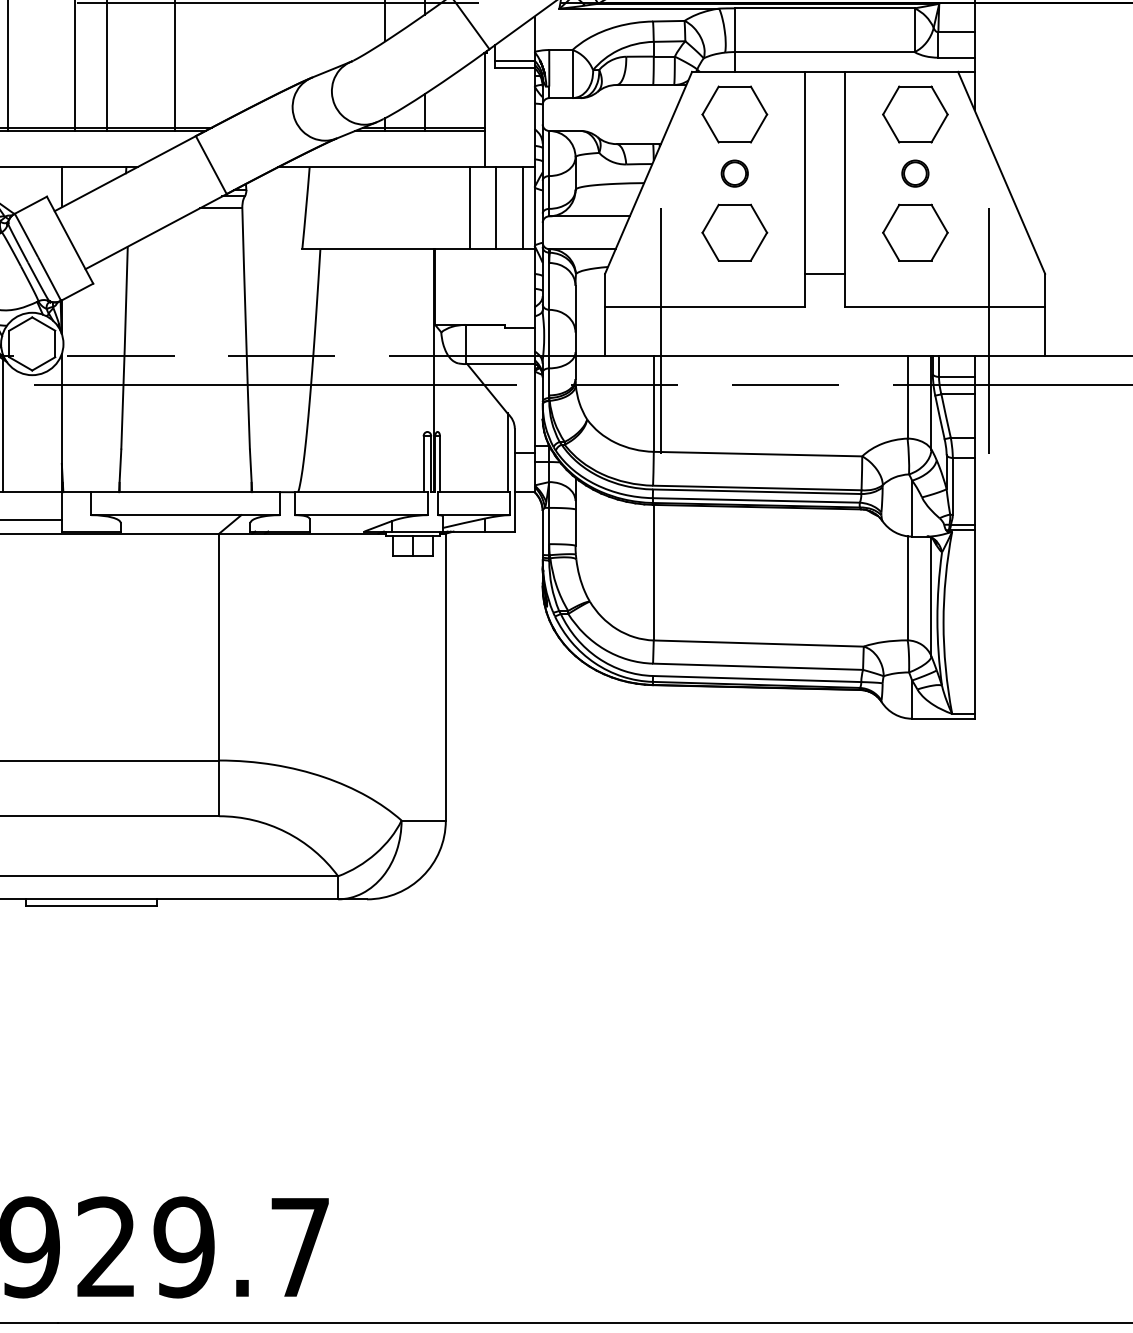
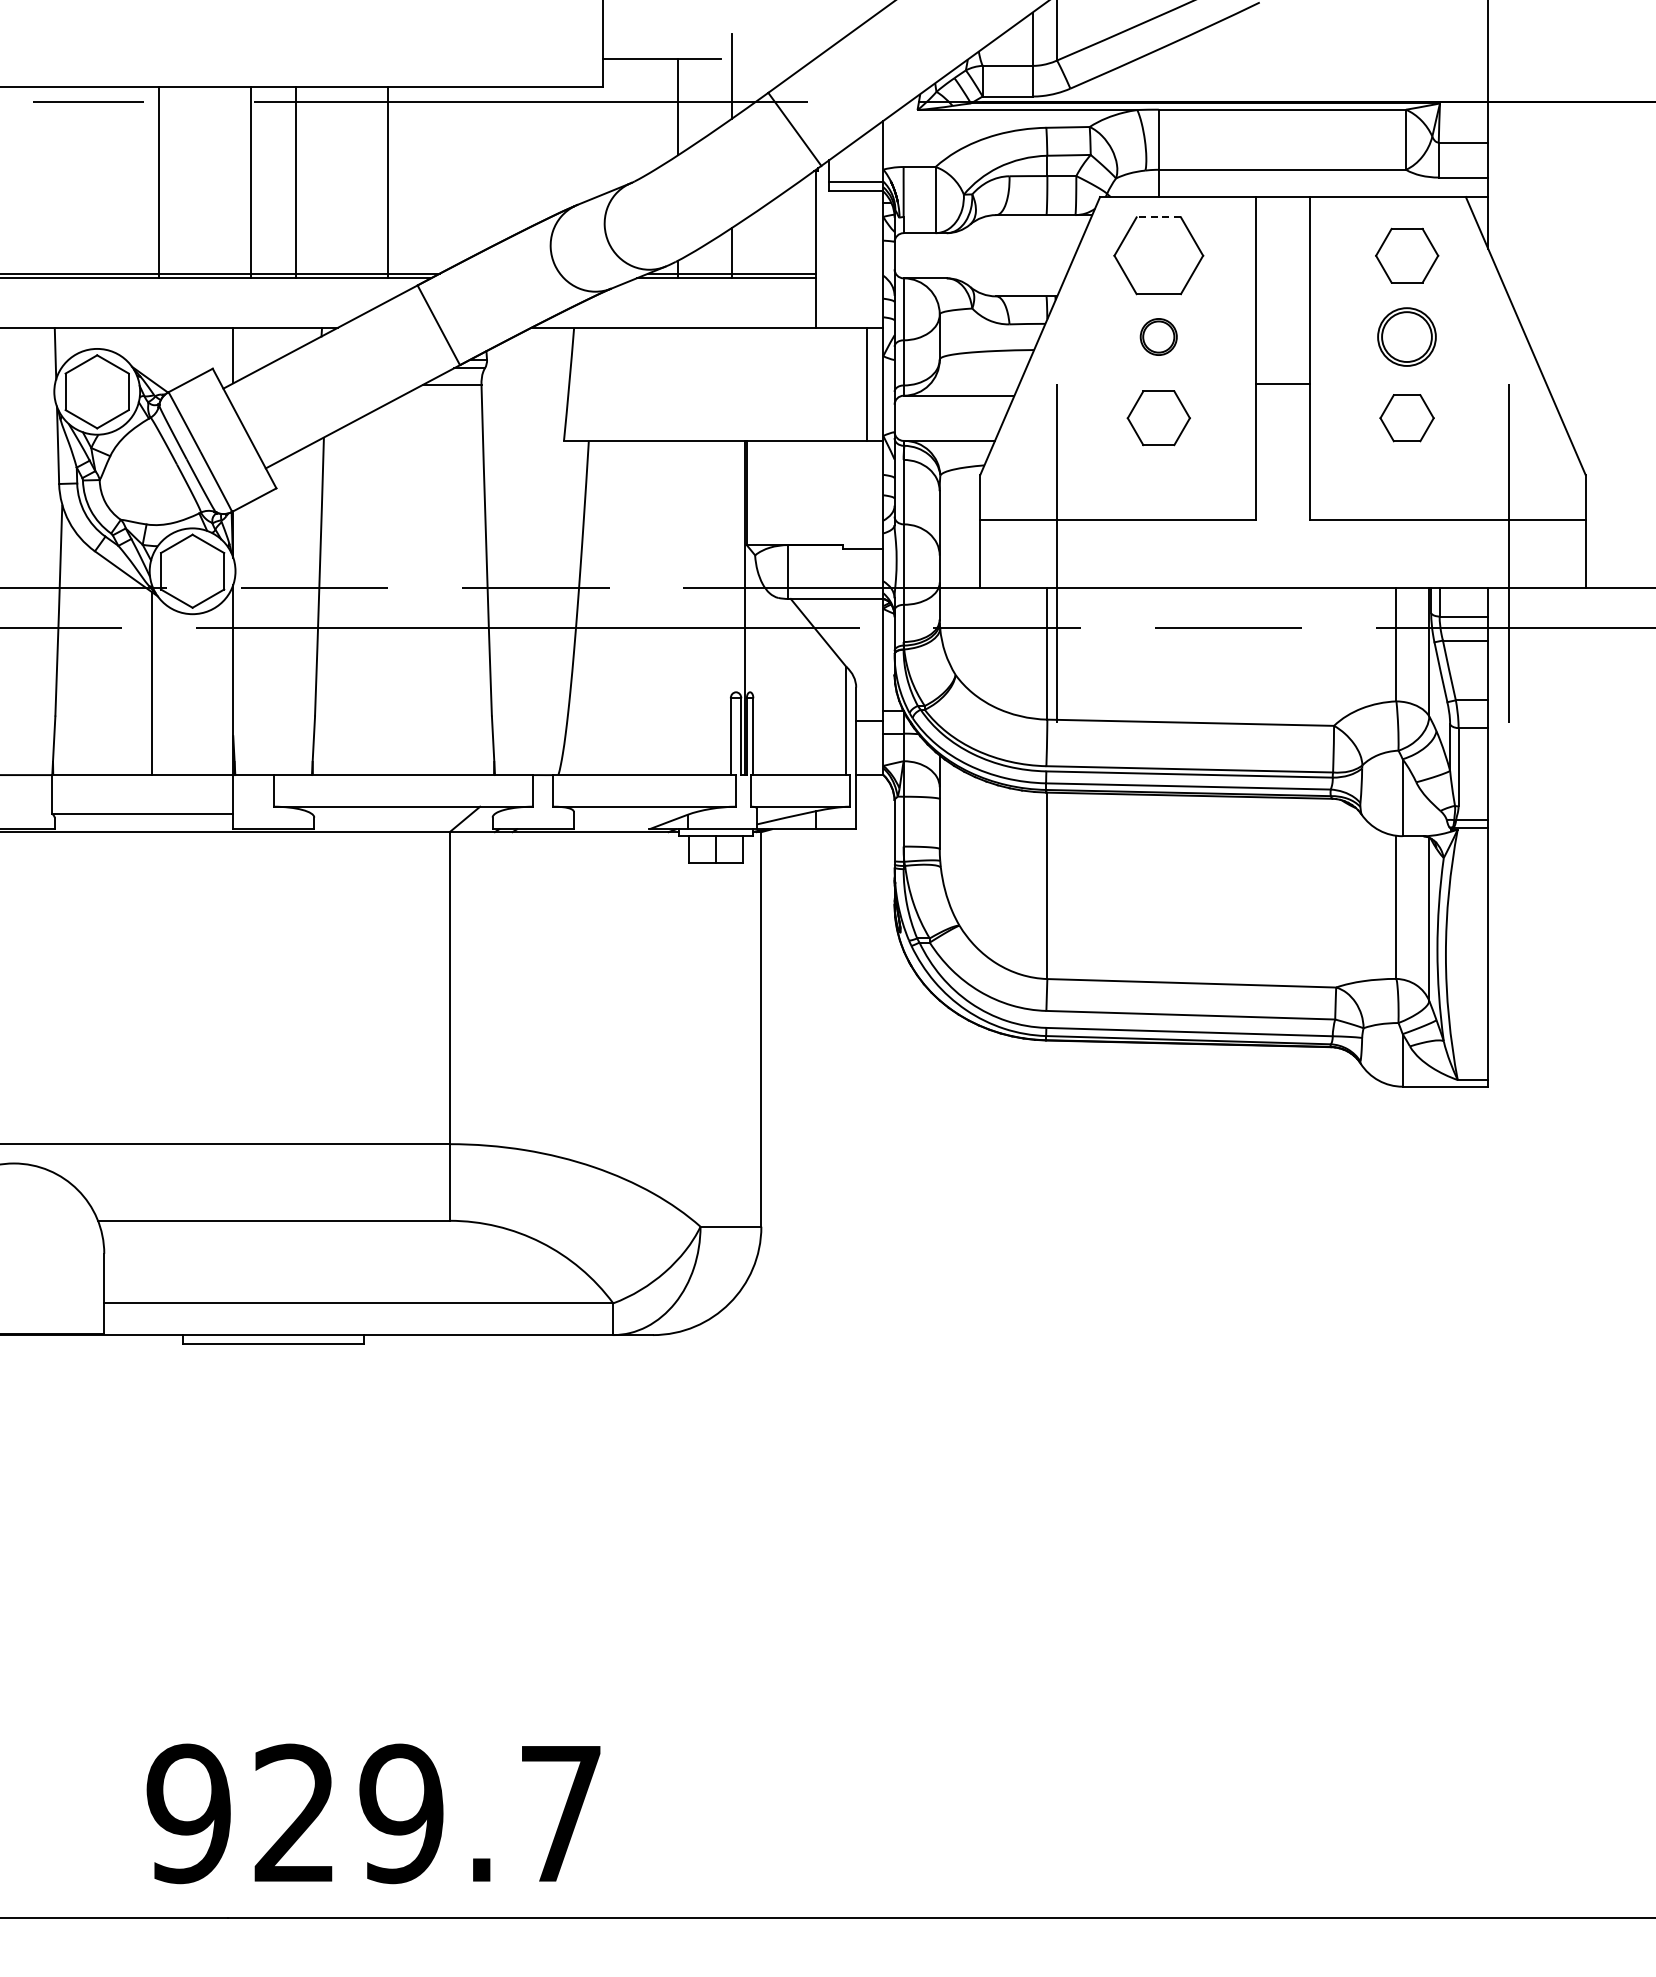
line: (734, 86) -> (1158, 217), solid -> dashed
part: (914, 114) -> (1406, 255), size x0.7
part: (915, 173) -> (1407, 336), size x1.6
line: (469, 208) -> (794, 384), removed
line: (495, 208) -> (829, 384), removed
part: (734, 232) -> (1158, 417), size x0.7
part: (914, 232) -> (1406, 417), size x0.6
line: (824, 273) -> (1282, 383), moved

